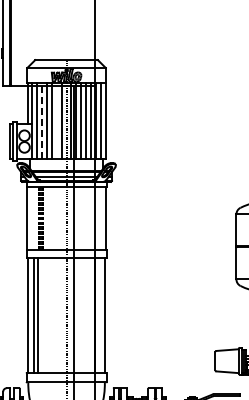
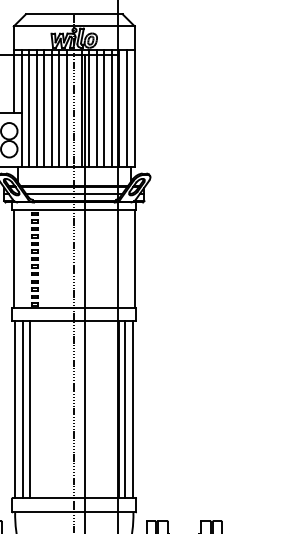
line: (42, 121) -> (37, 109), dashed -> solid
line: (56, 121) -> (58, 109), added
line: (99, 315) -> (125, 408), added

